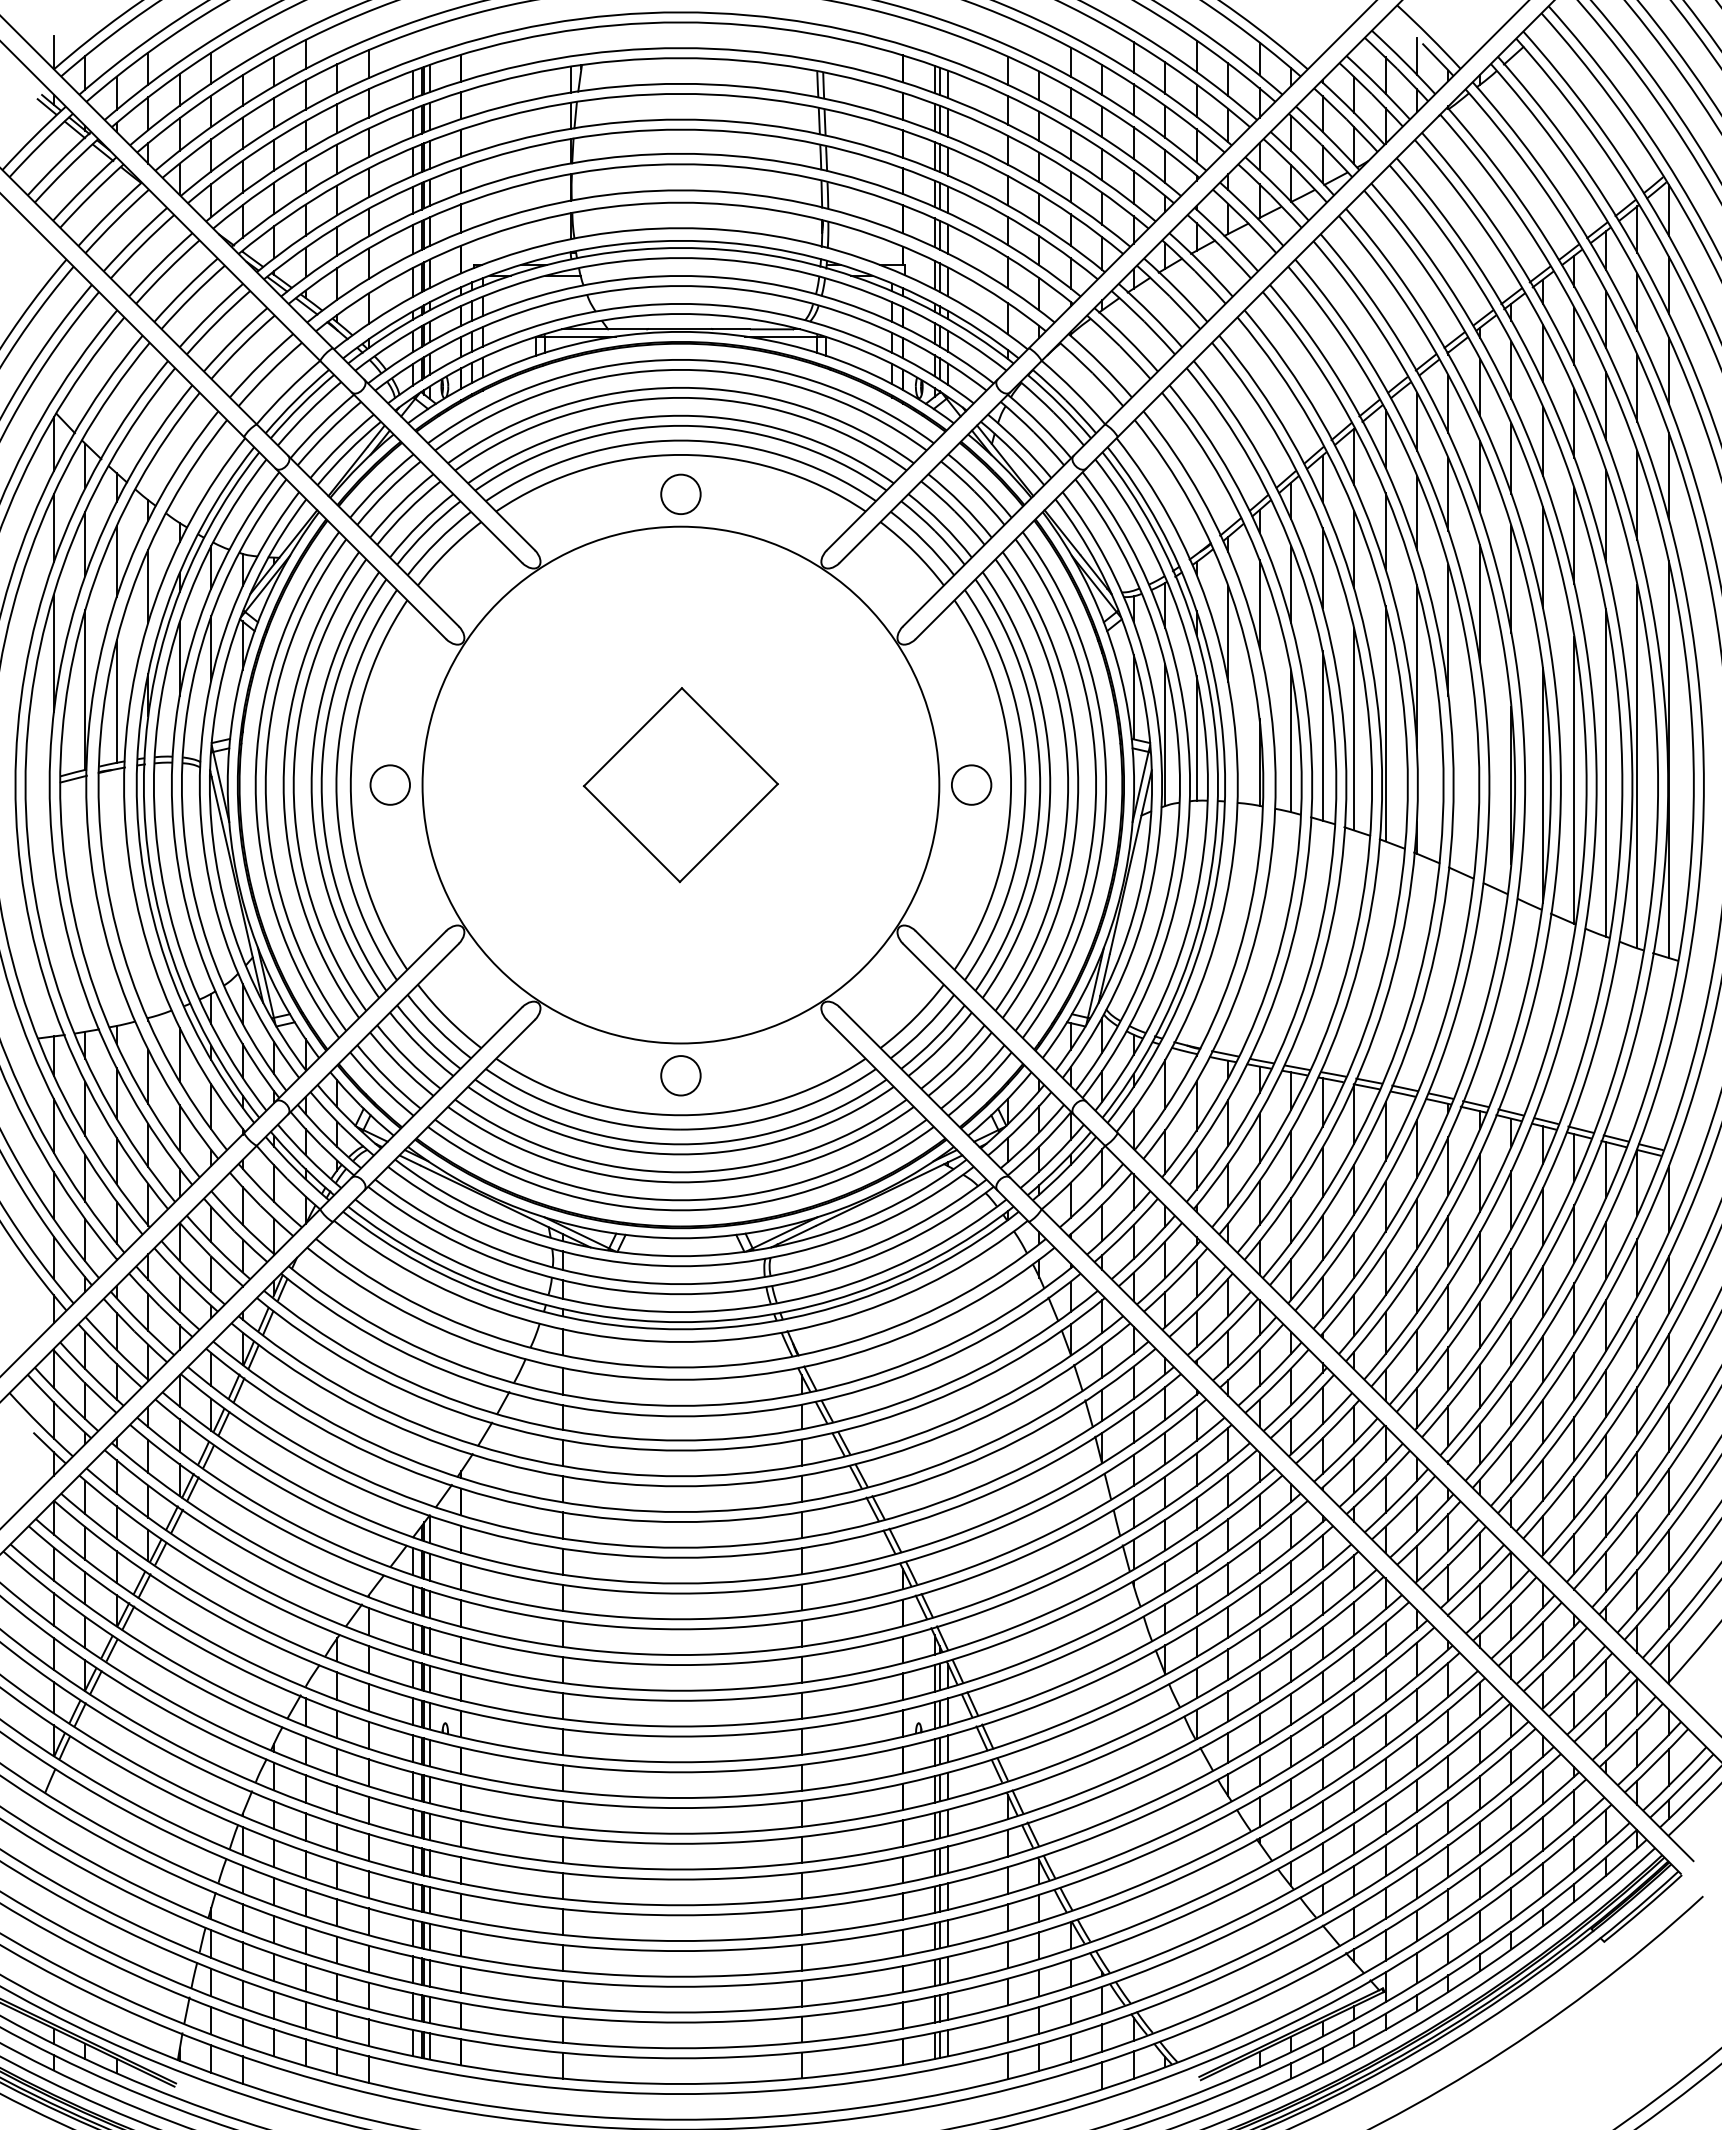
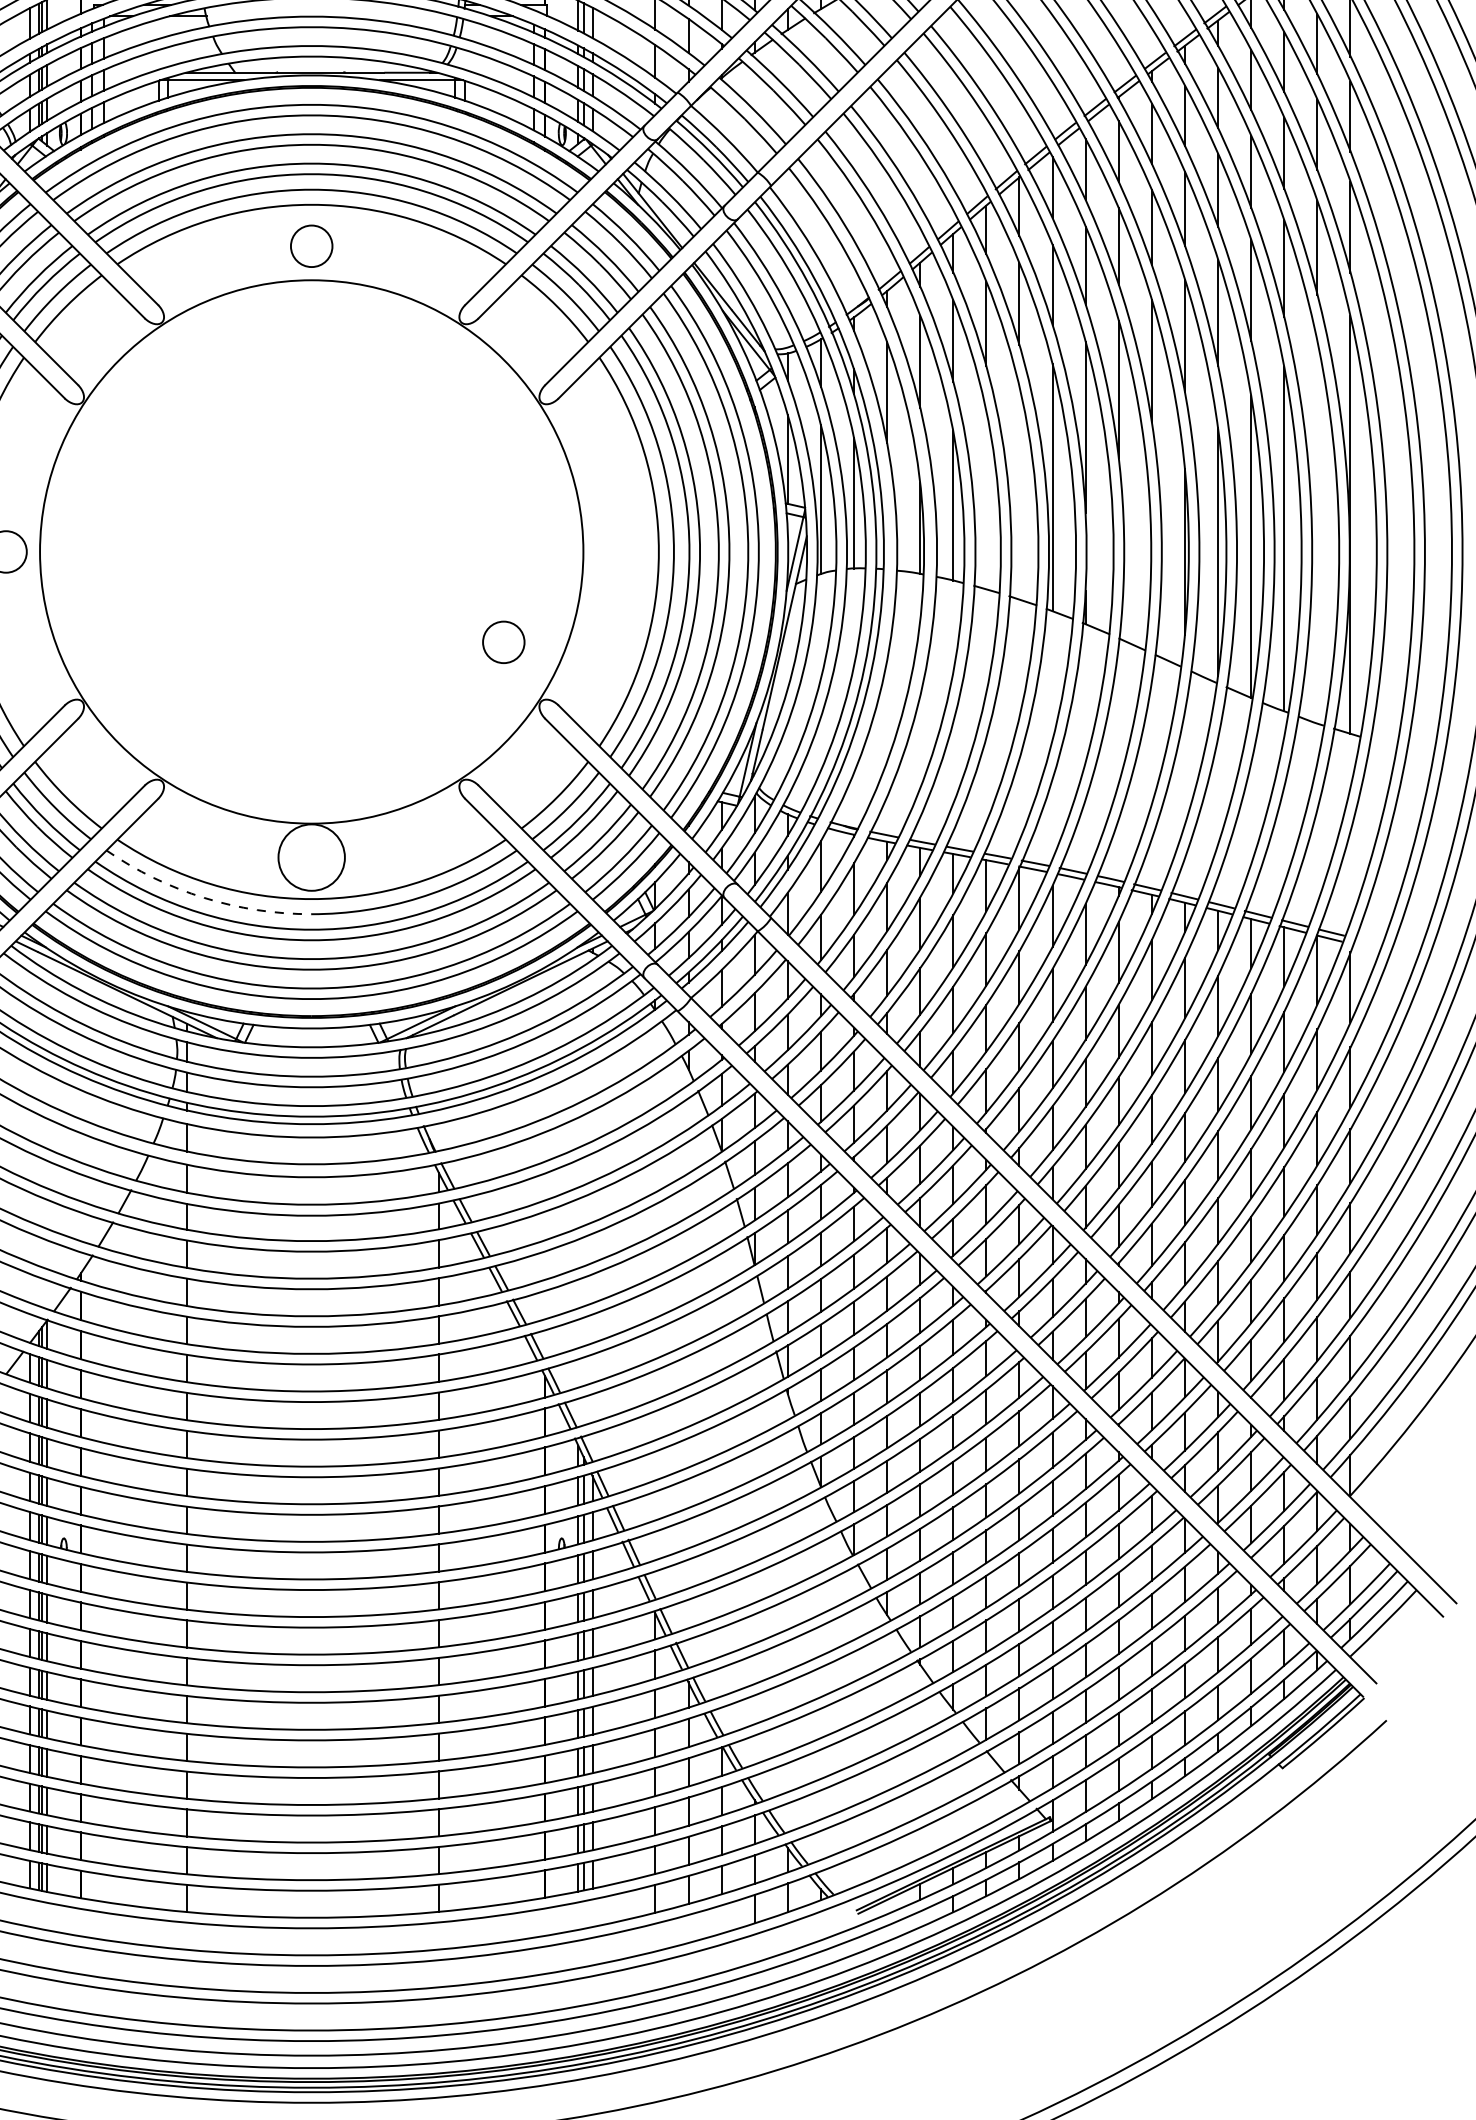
line: (1354, 729) -> (1019, 493), removed
line: (1322, 735) -> (986, 499), removed
line: (1637, 766) -> (1317, 532), removed
circle: (971, 784) -> (503, 641), moved
part: (680, 785) -> (311, 552), removed
circle: (680, 1075) -> (311, 857), size x1.6
arc: (578, 1114) -> (204, 898), solid -> dashed

